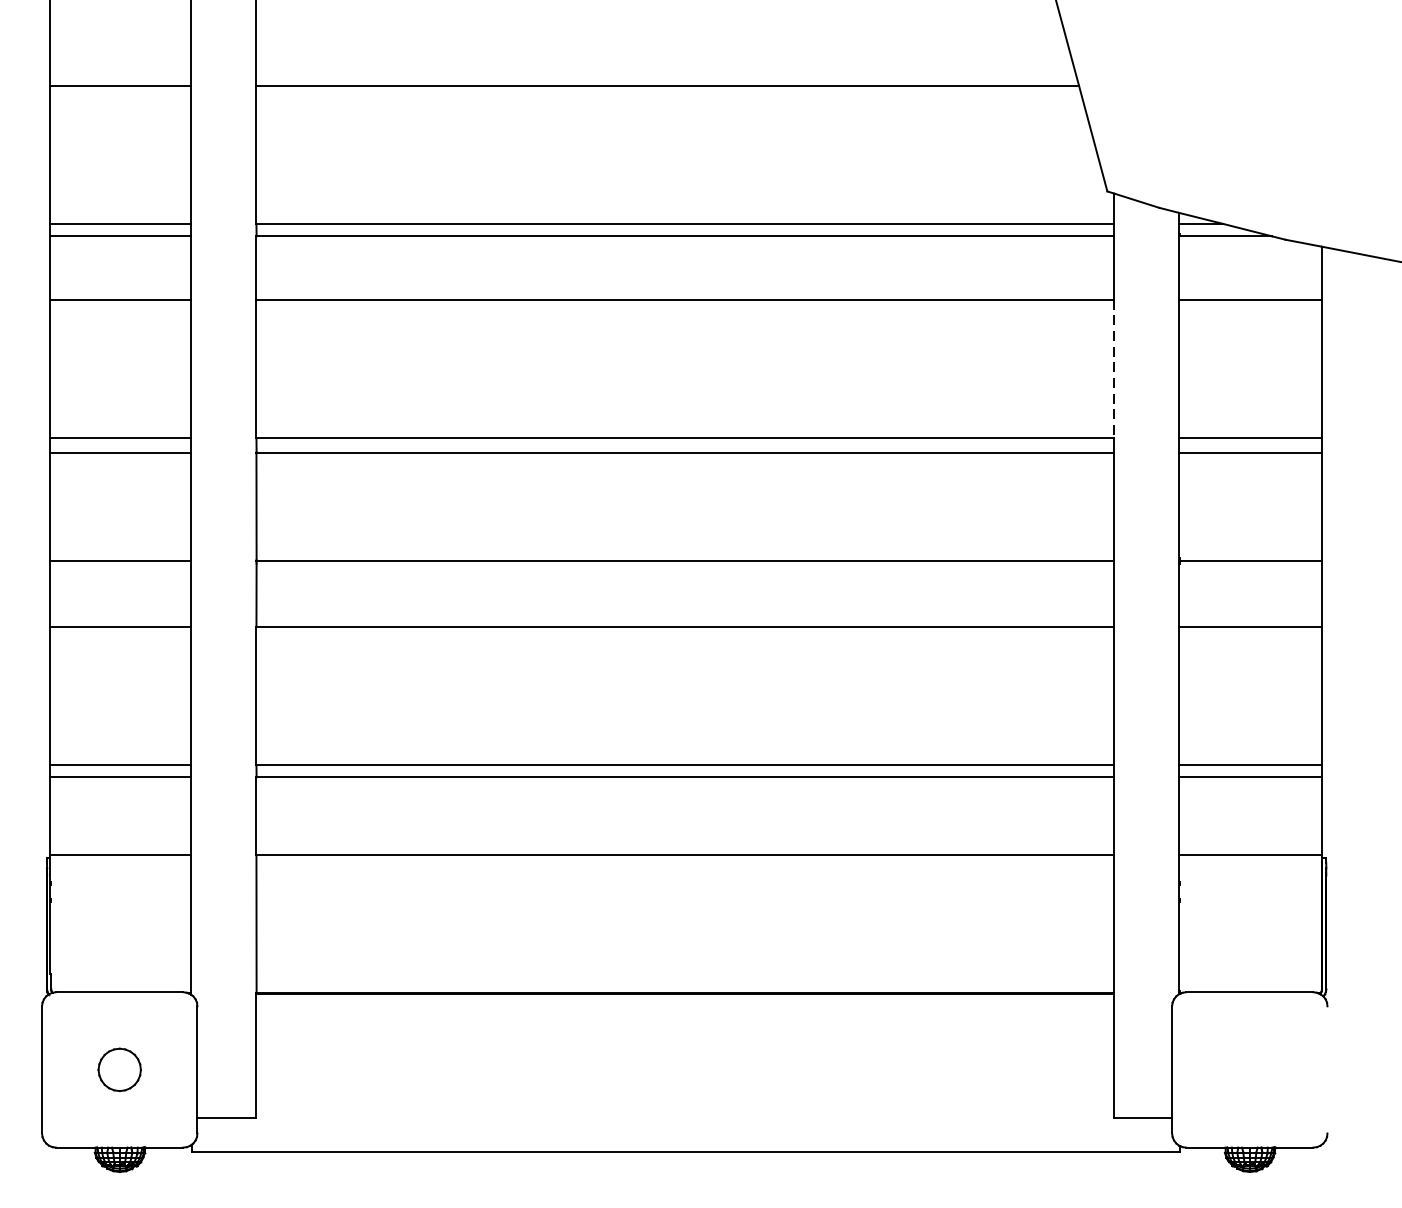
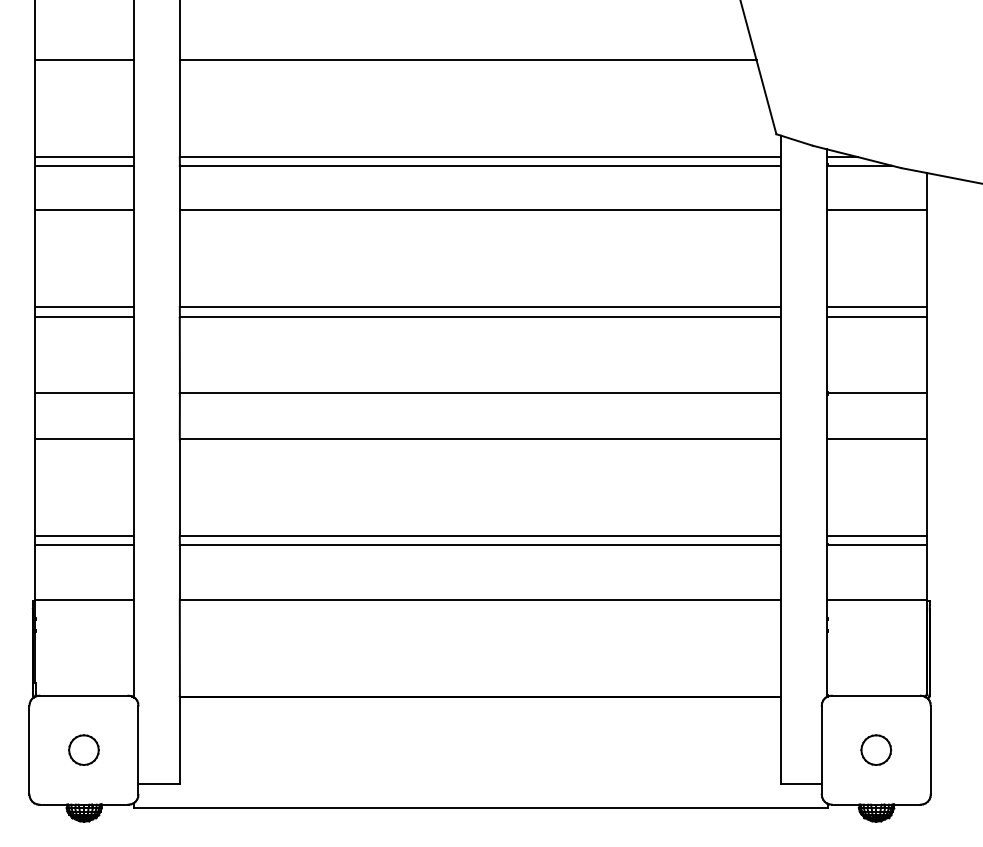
line: (1114, 370) -> (781, 259), dashed -> solid
part: (1250, 1068) -> (876, 749), added
line: (1327, 1068) -> (930, 749), added

